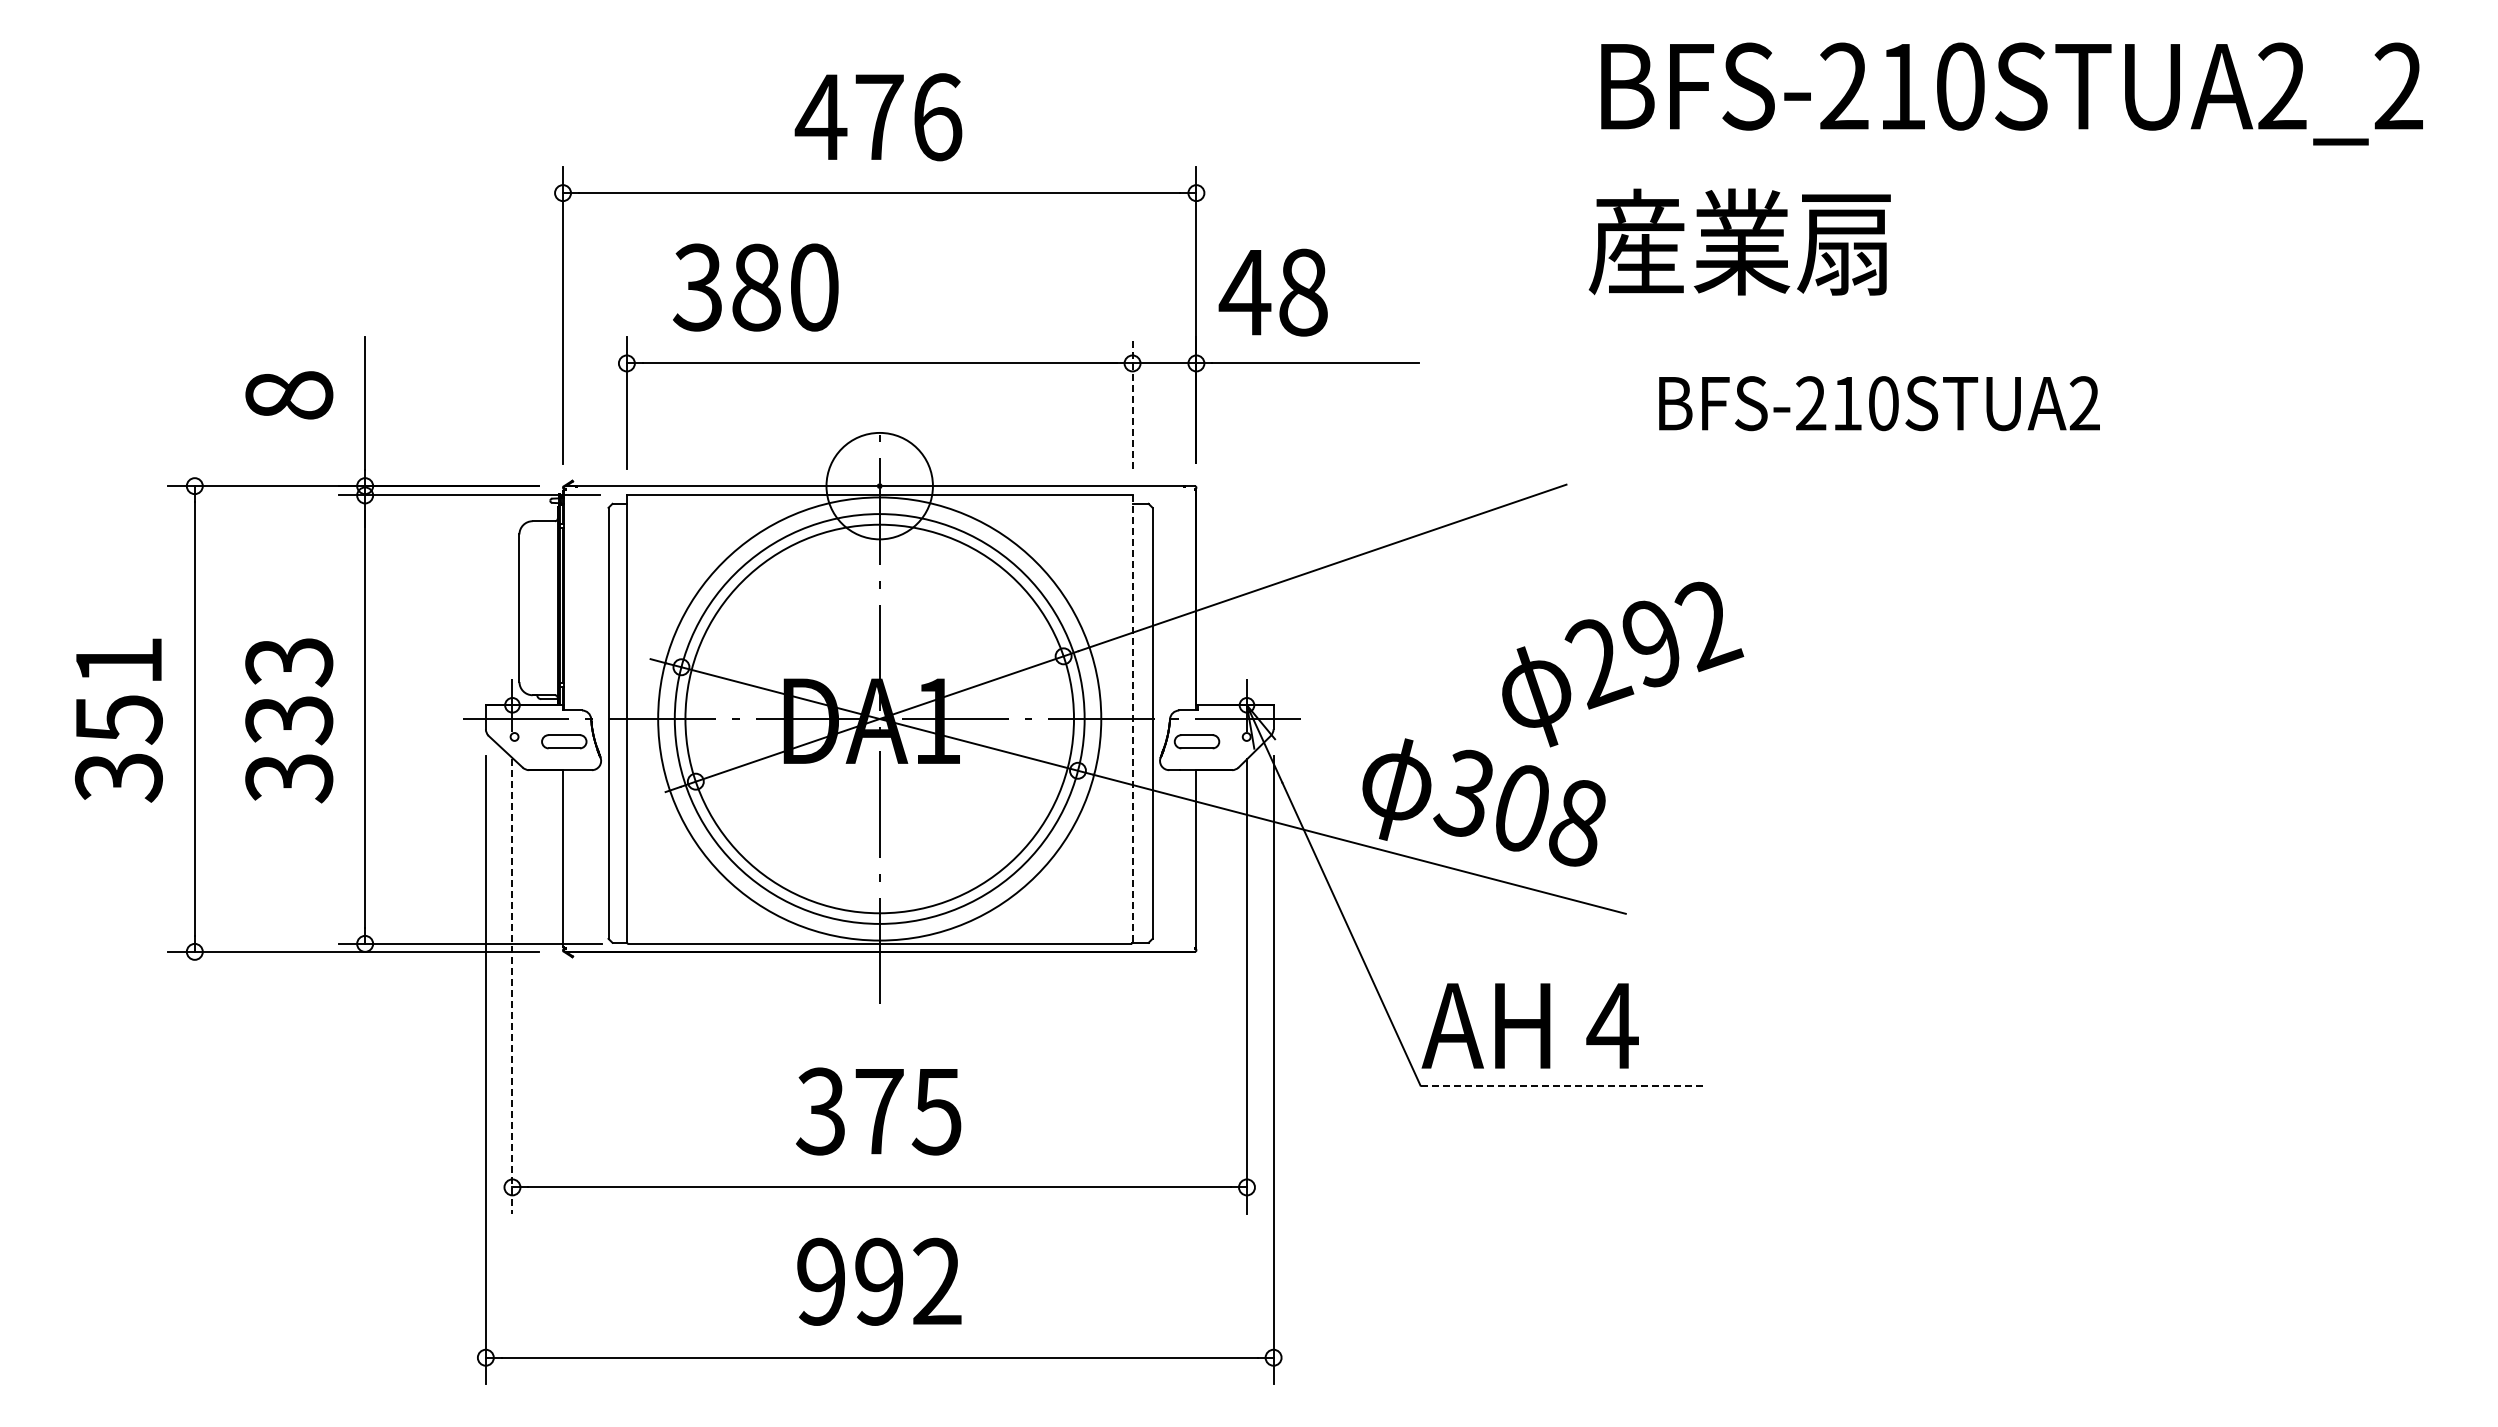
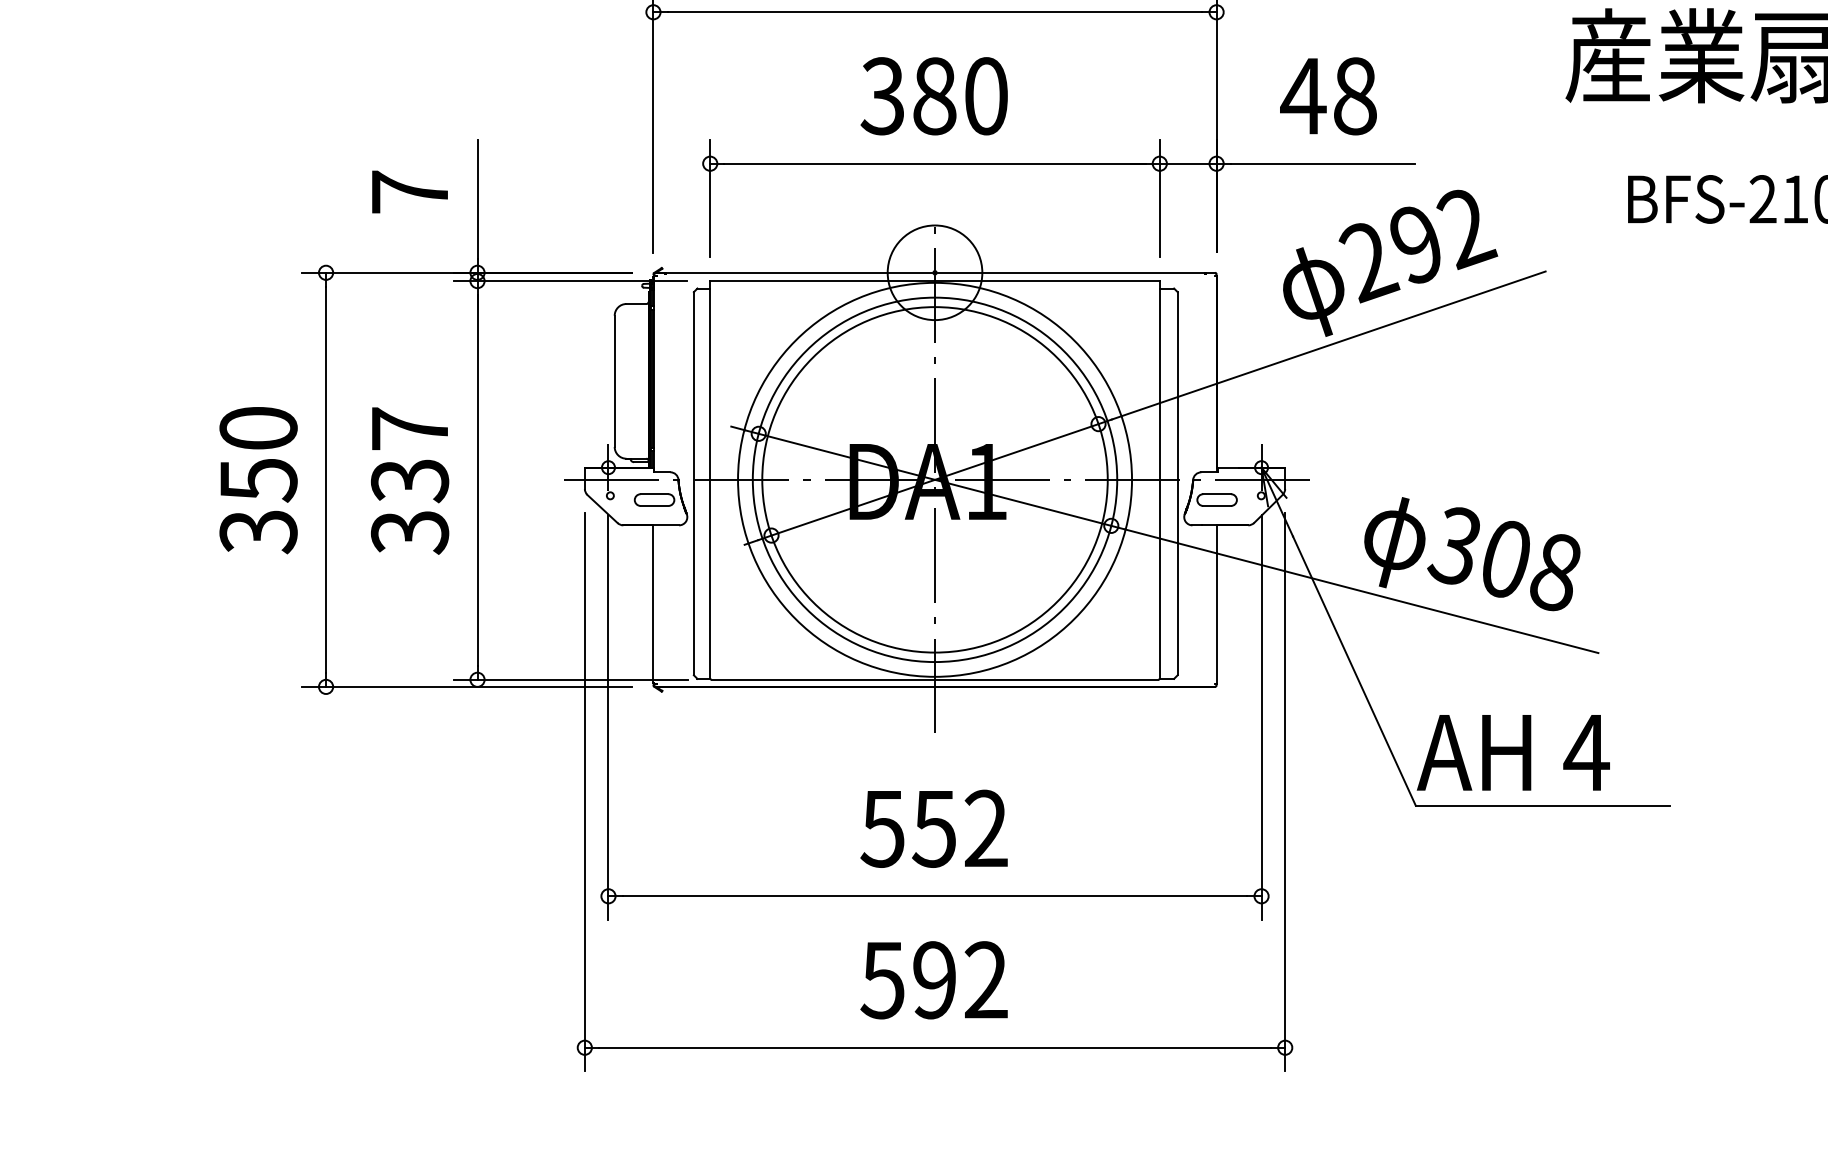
text: (755, 287) -> (933, 96), moved
text: (1272, 292) -> (1327, 96), moved
text: (289, 395) -> (410, 192), 8 -> 7
line: (1132, 402) -> (1159, 198), dashed -> solid
text: (118, 660) -> (258, 427), 351 -> 350
text: (289, 662) -> (410, 429), 333 -> 337
text: (1623, 664) -> (1390, 263), moved
line: (1132, 719) -> (1159, 480), dashed -> solid
line: (512, 986) -> (608, 717), dashed -> solid
line: (1563, 1085) -> (1542, 805), dashed -> solid
text: (878, 1111) -> (933, 828), 375 -> 552
text: (820, 1281) -> (882, 979), 992 -> 592

